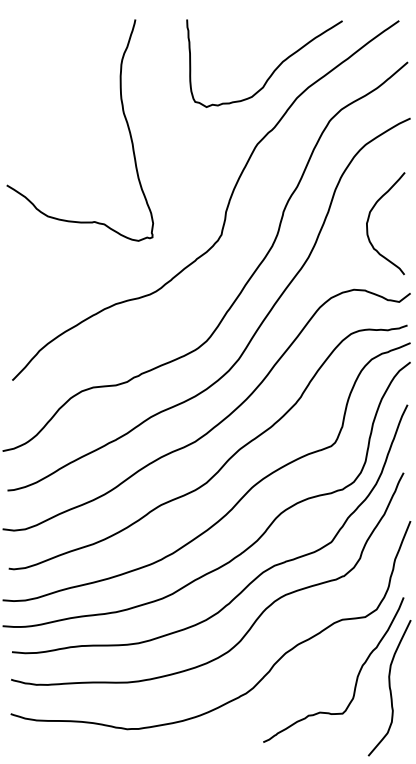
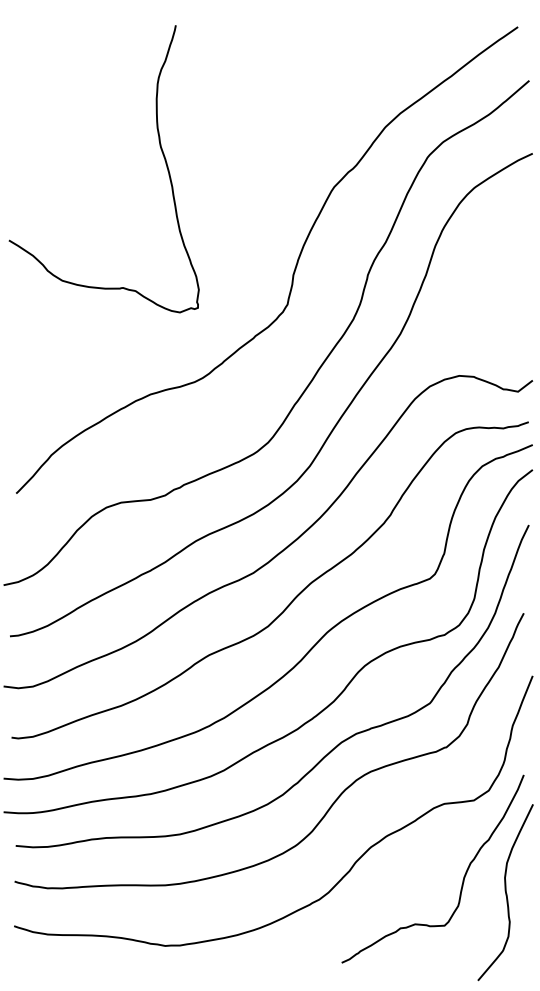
curve: (272, 71) -> (353, 92), removed
curve: (369, 219) -> (479, 284), removed

